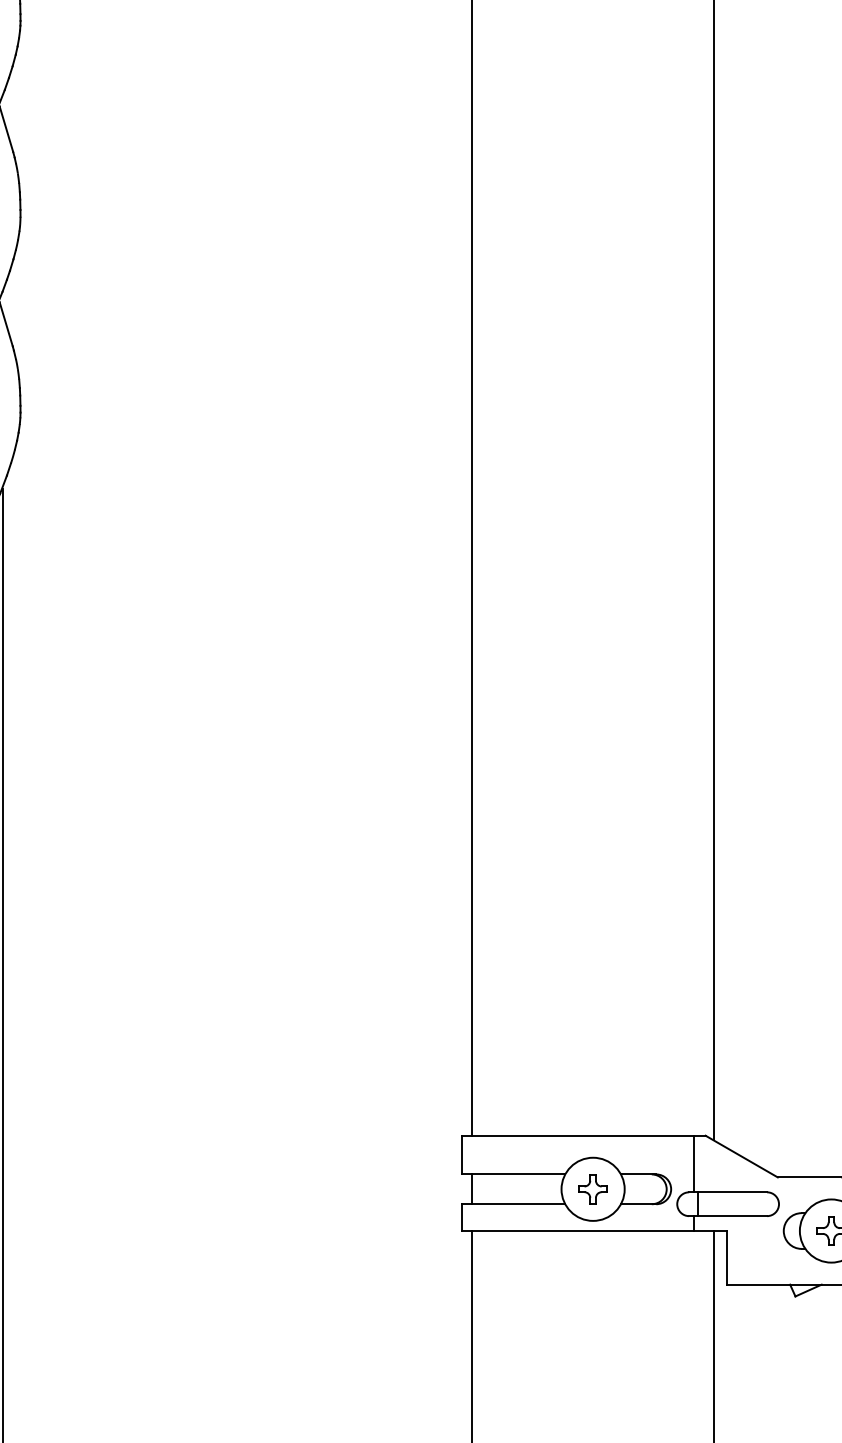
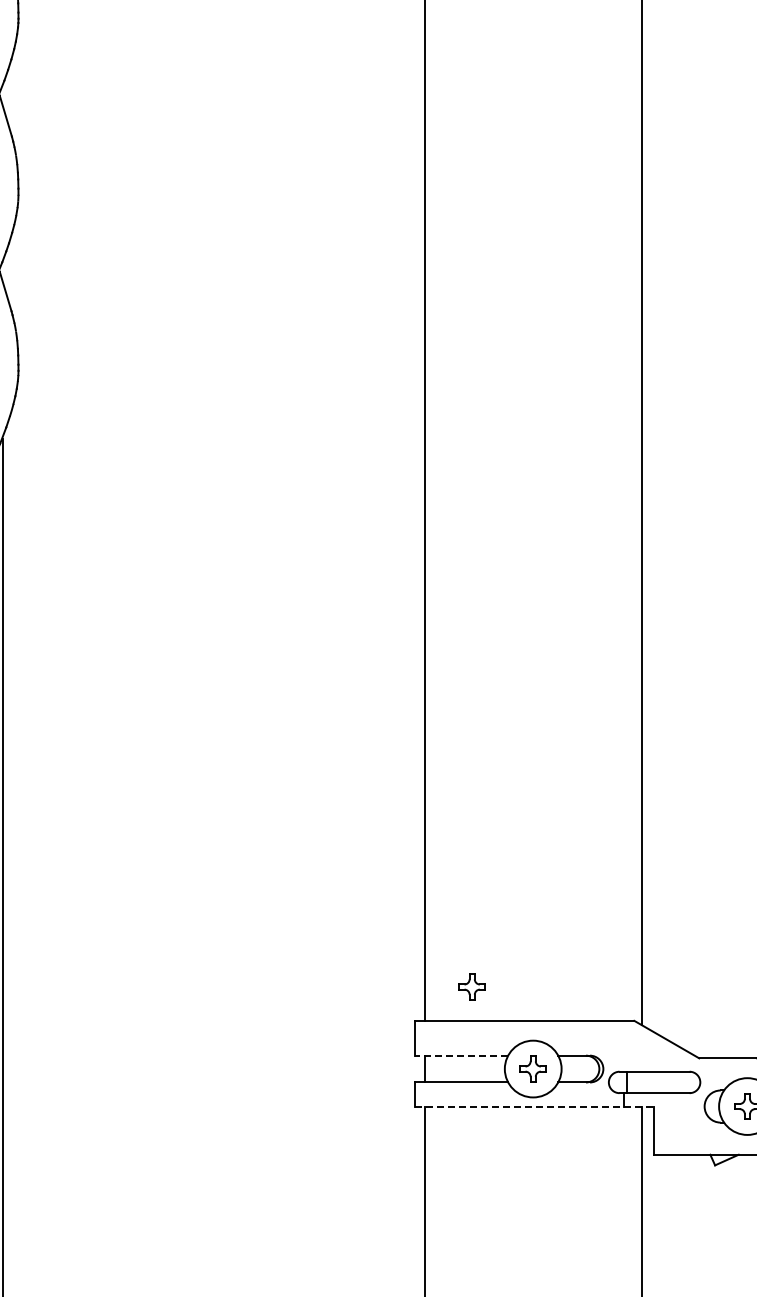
part: (524, 1097) -> (471, 986), added
line: (694, 1163) -> (624, 1045), removed
line: (513, 1174) -> (461, 1055), solid -> dashed
line: (595, 1230) -> (535, 1106), solid -> dashed

